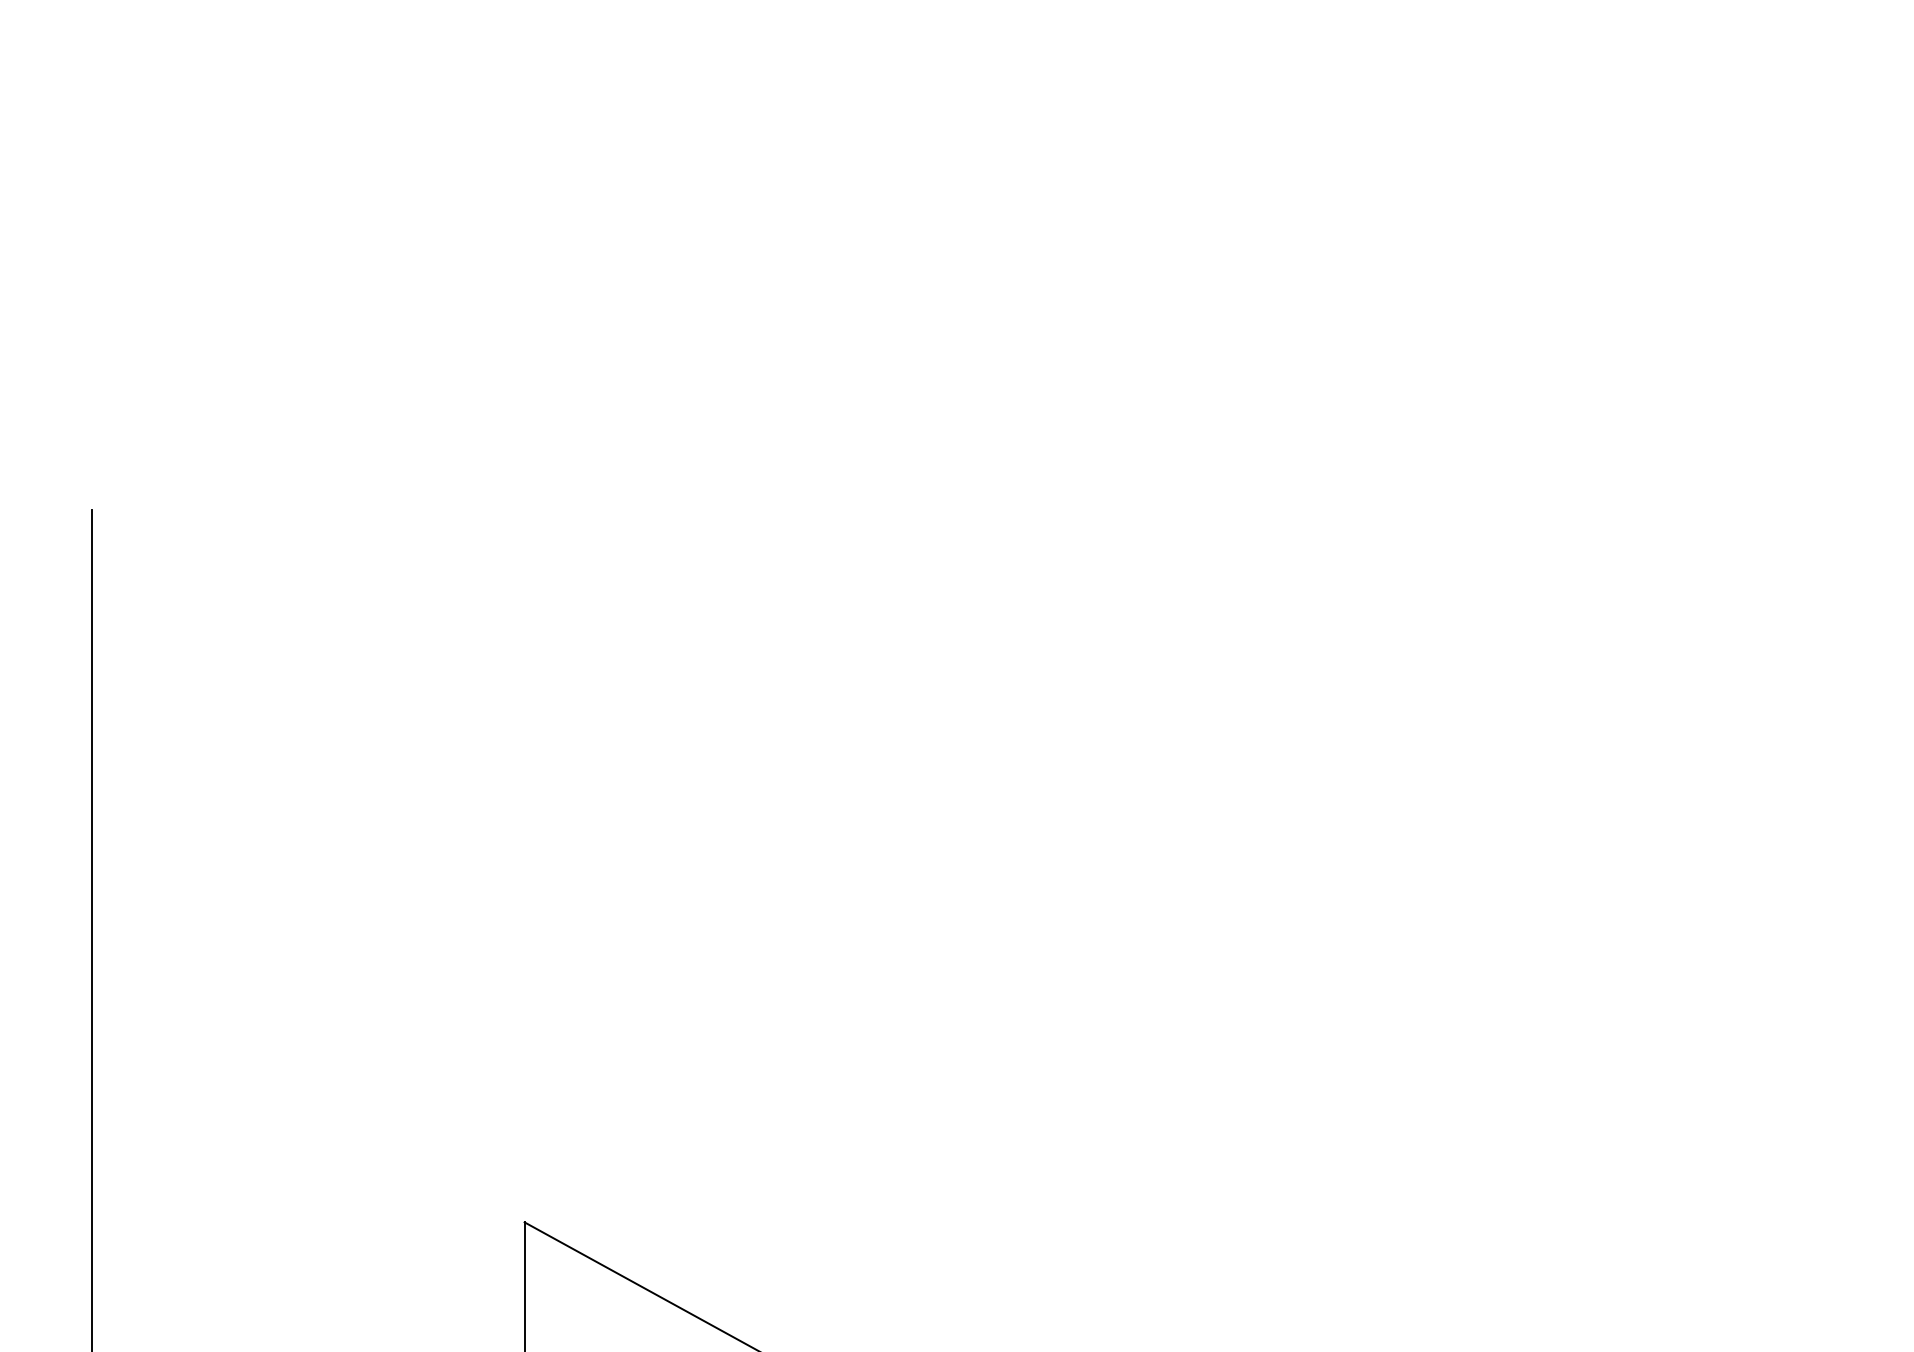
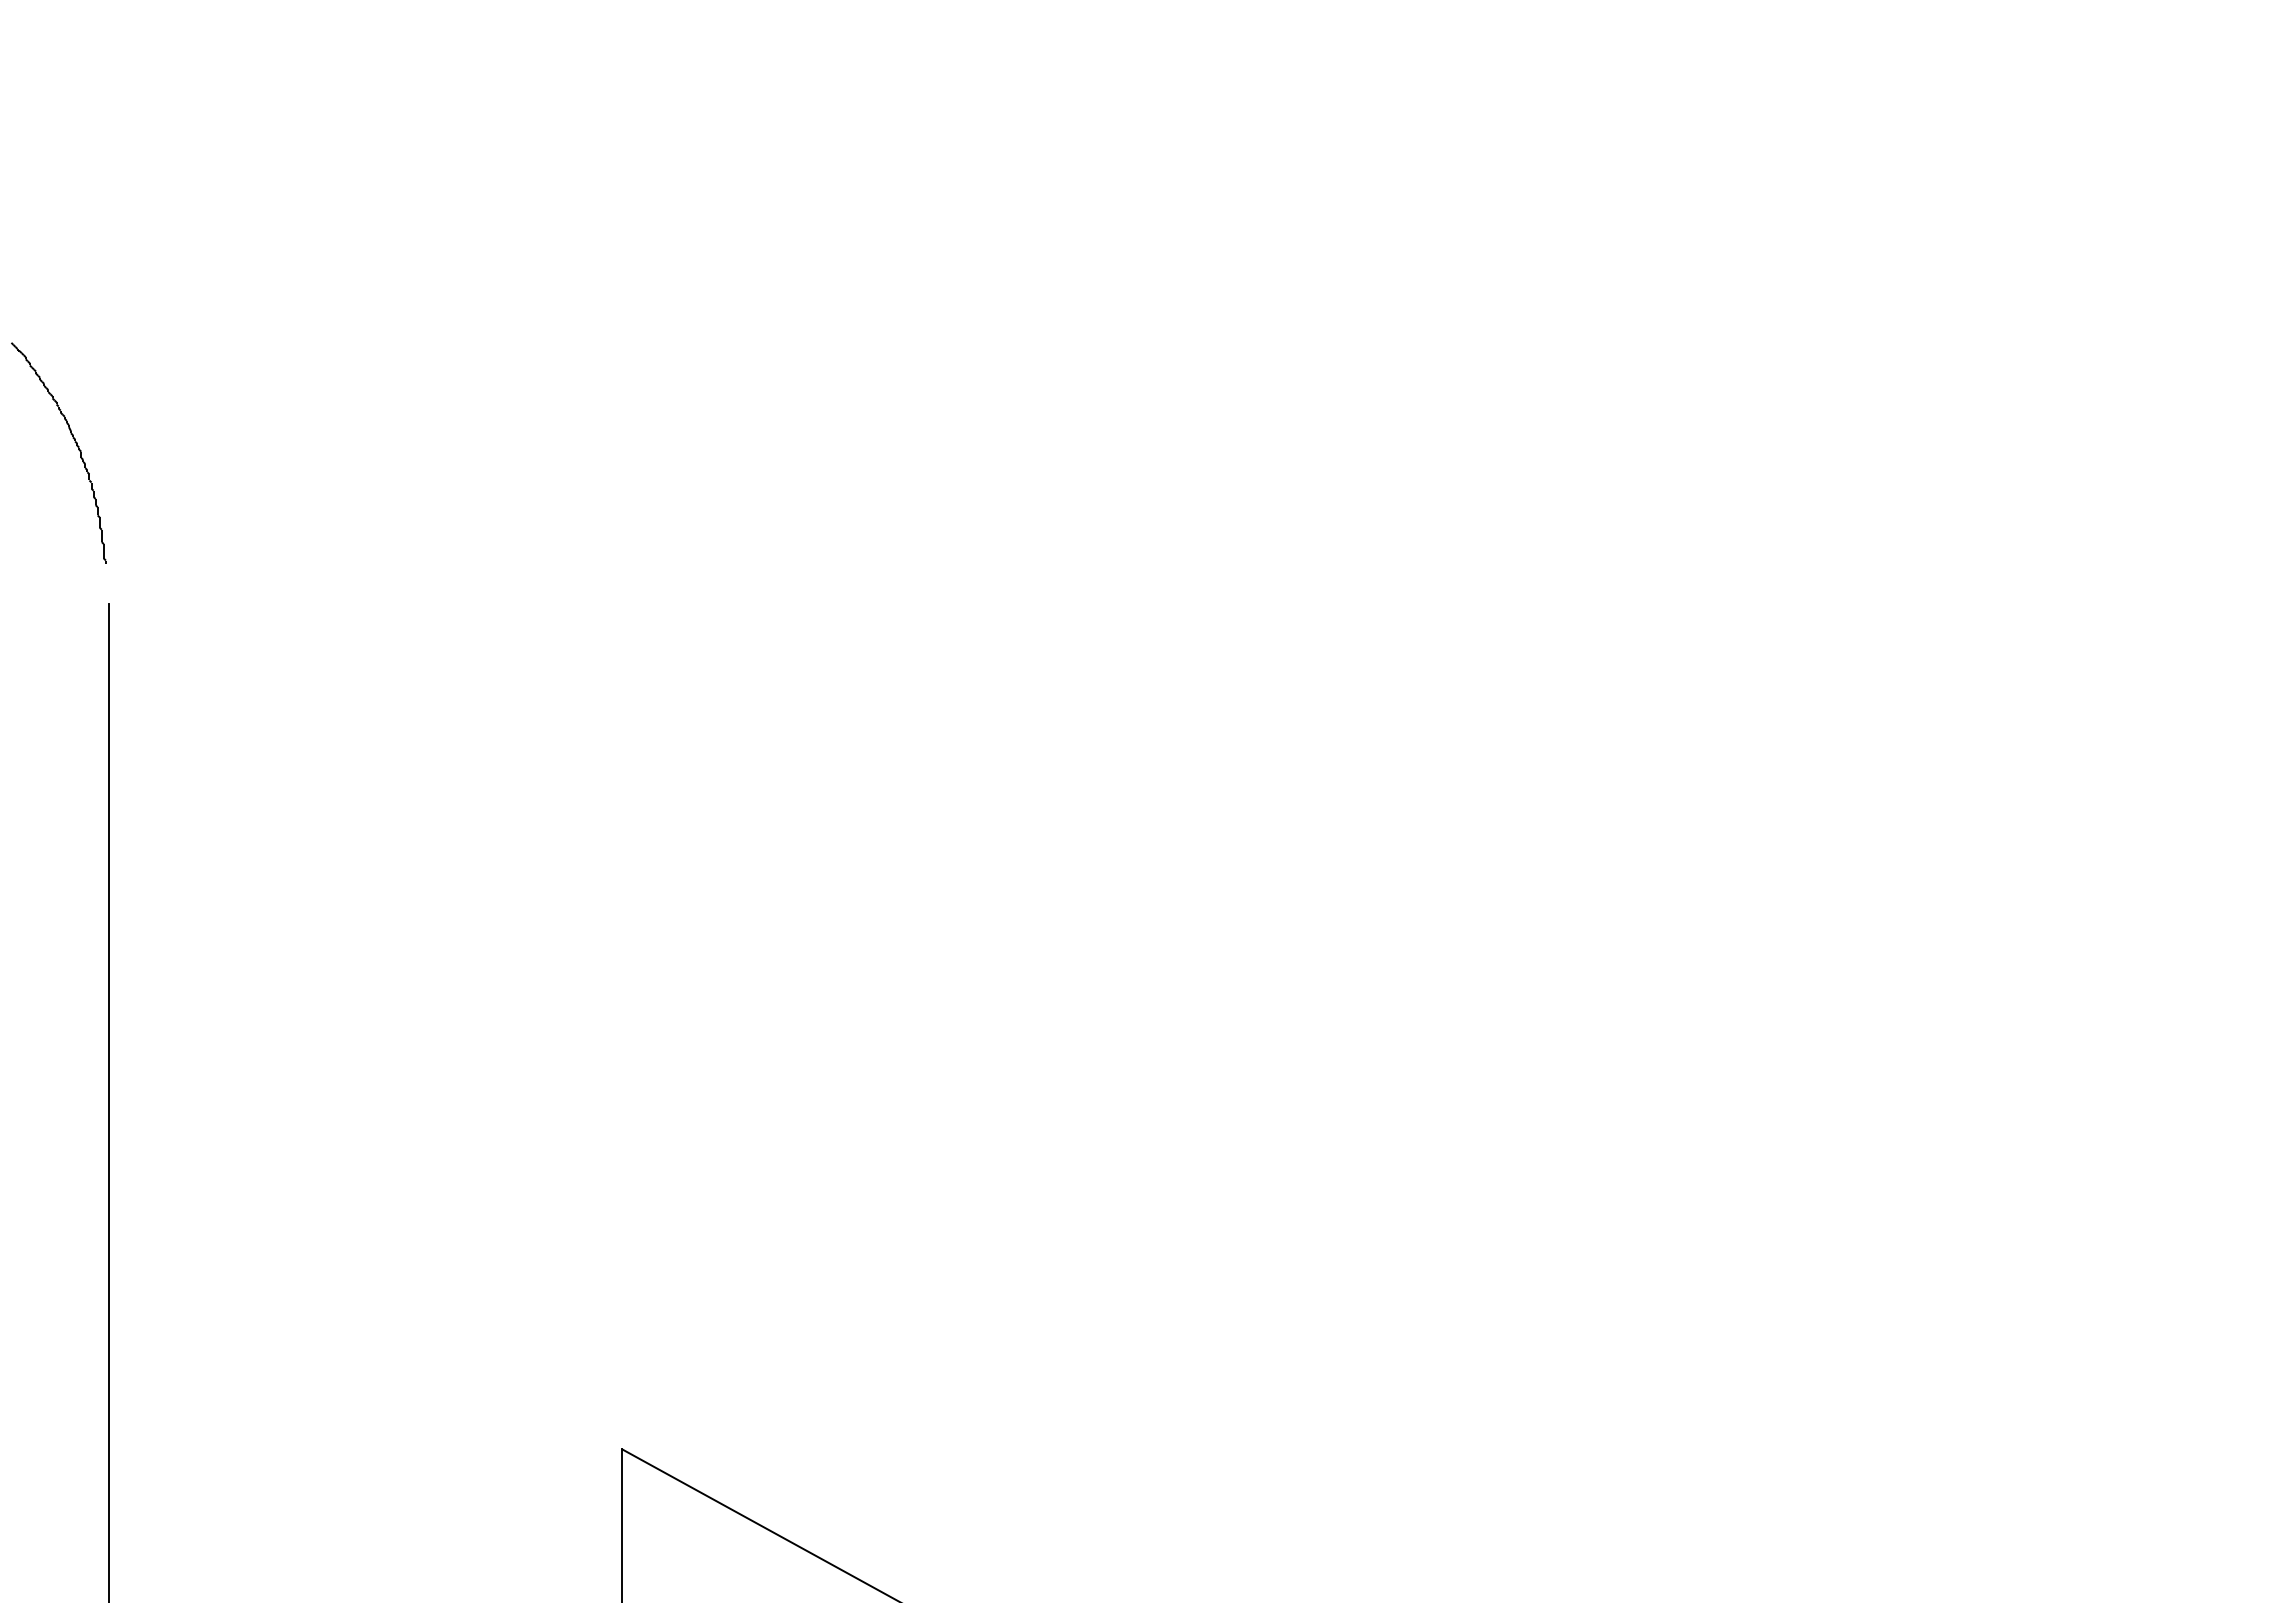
curve: (62, 373) -> (74, 442), added

